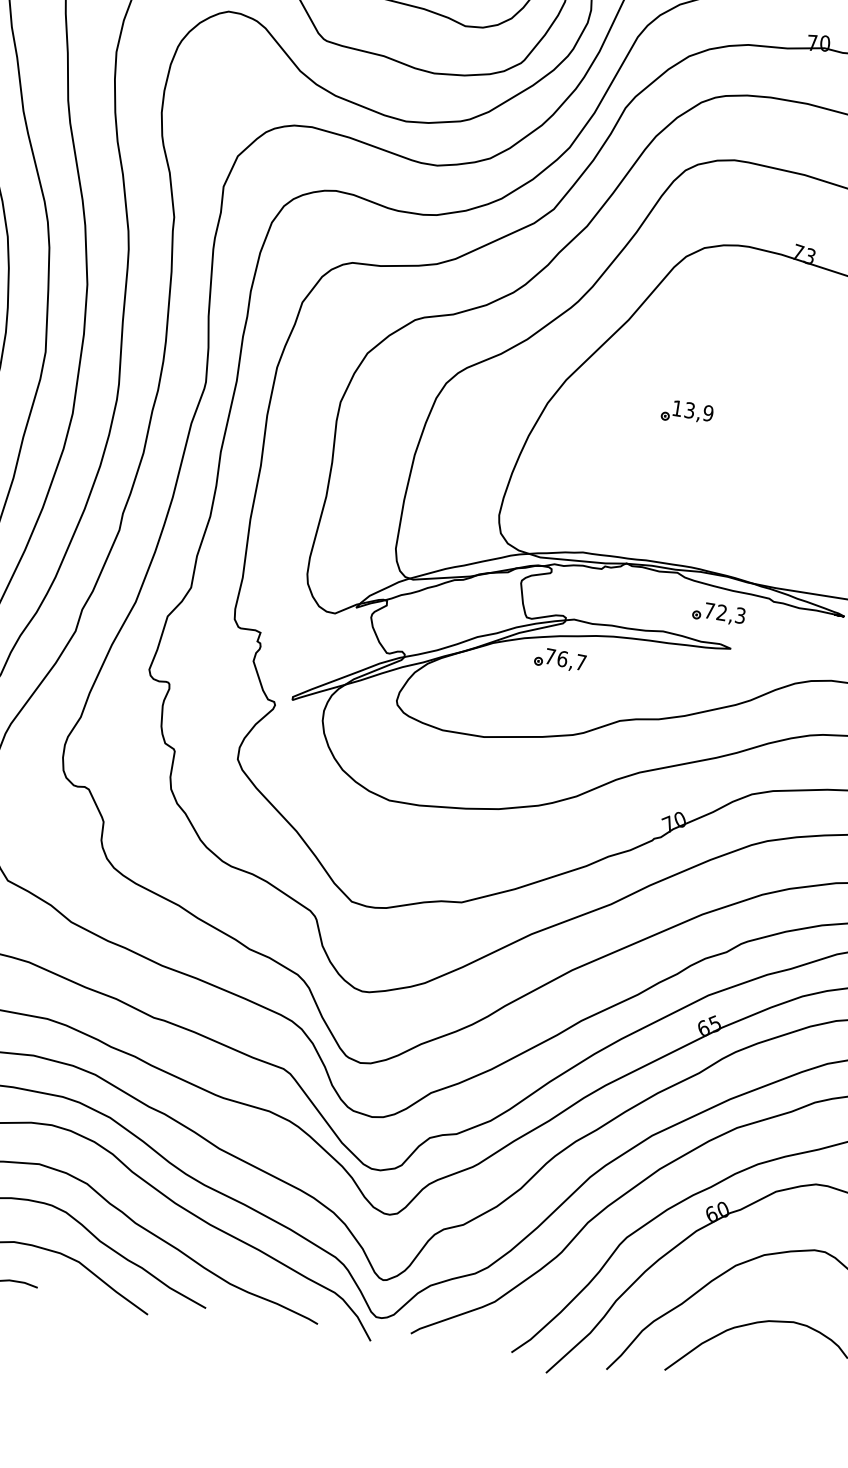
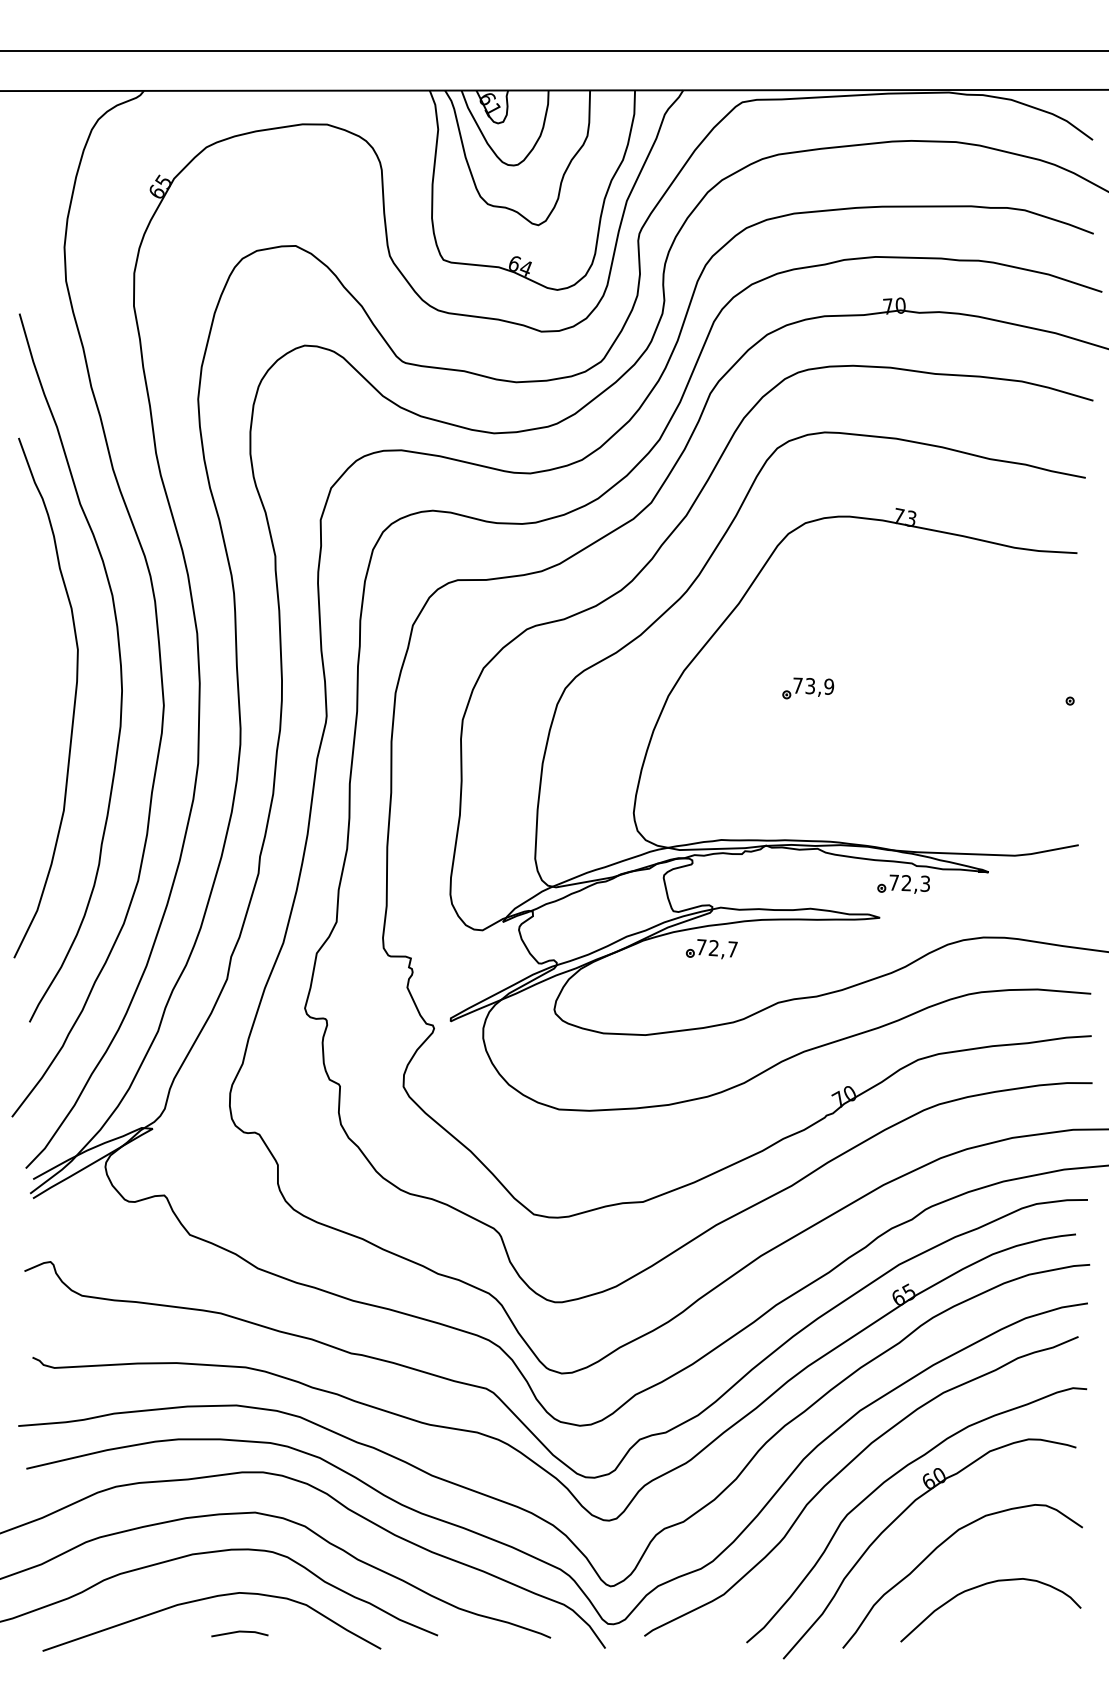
text: (677, 408) -> (797, 685), 13,9 -> 73,9
part: (718, 612) -> (903, 883), moved
text: (562, 659) -> (713, 948), 76,7 -> 72,7

